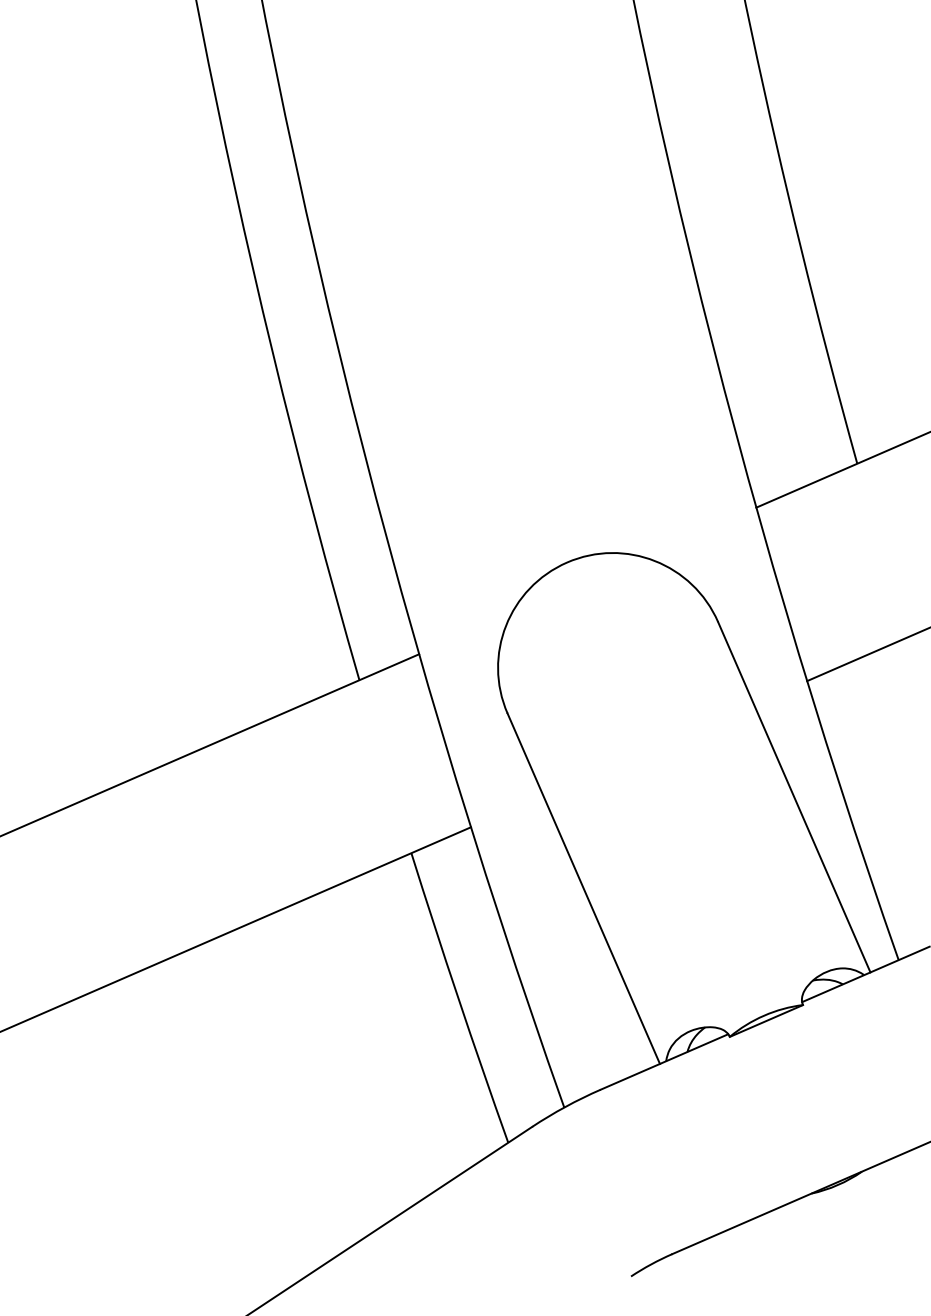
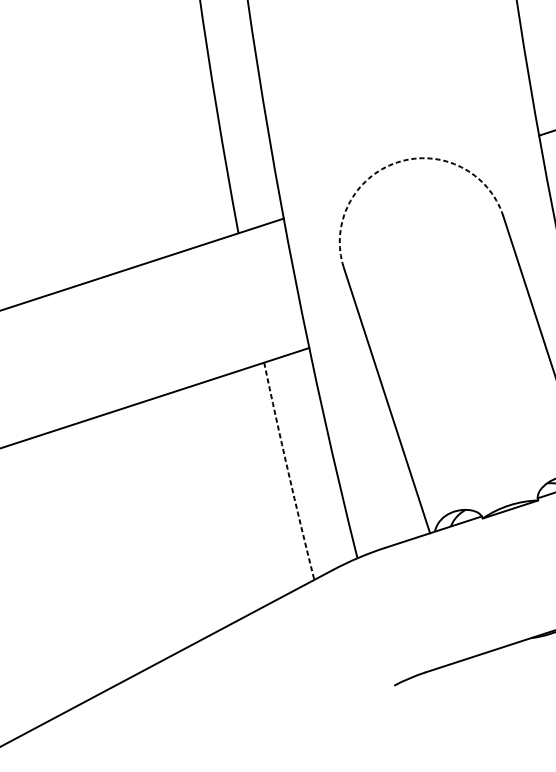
arc: (567, 562) -> (397, 162), solid -> dashed
arc: (458, 998) -> (288, 471), solid -> dashed

